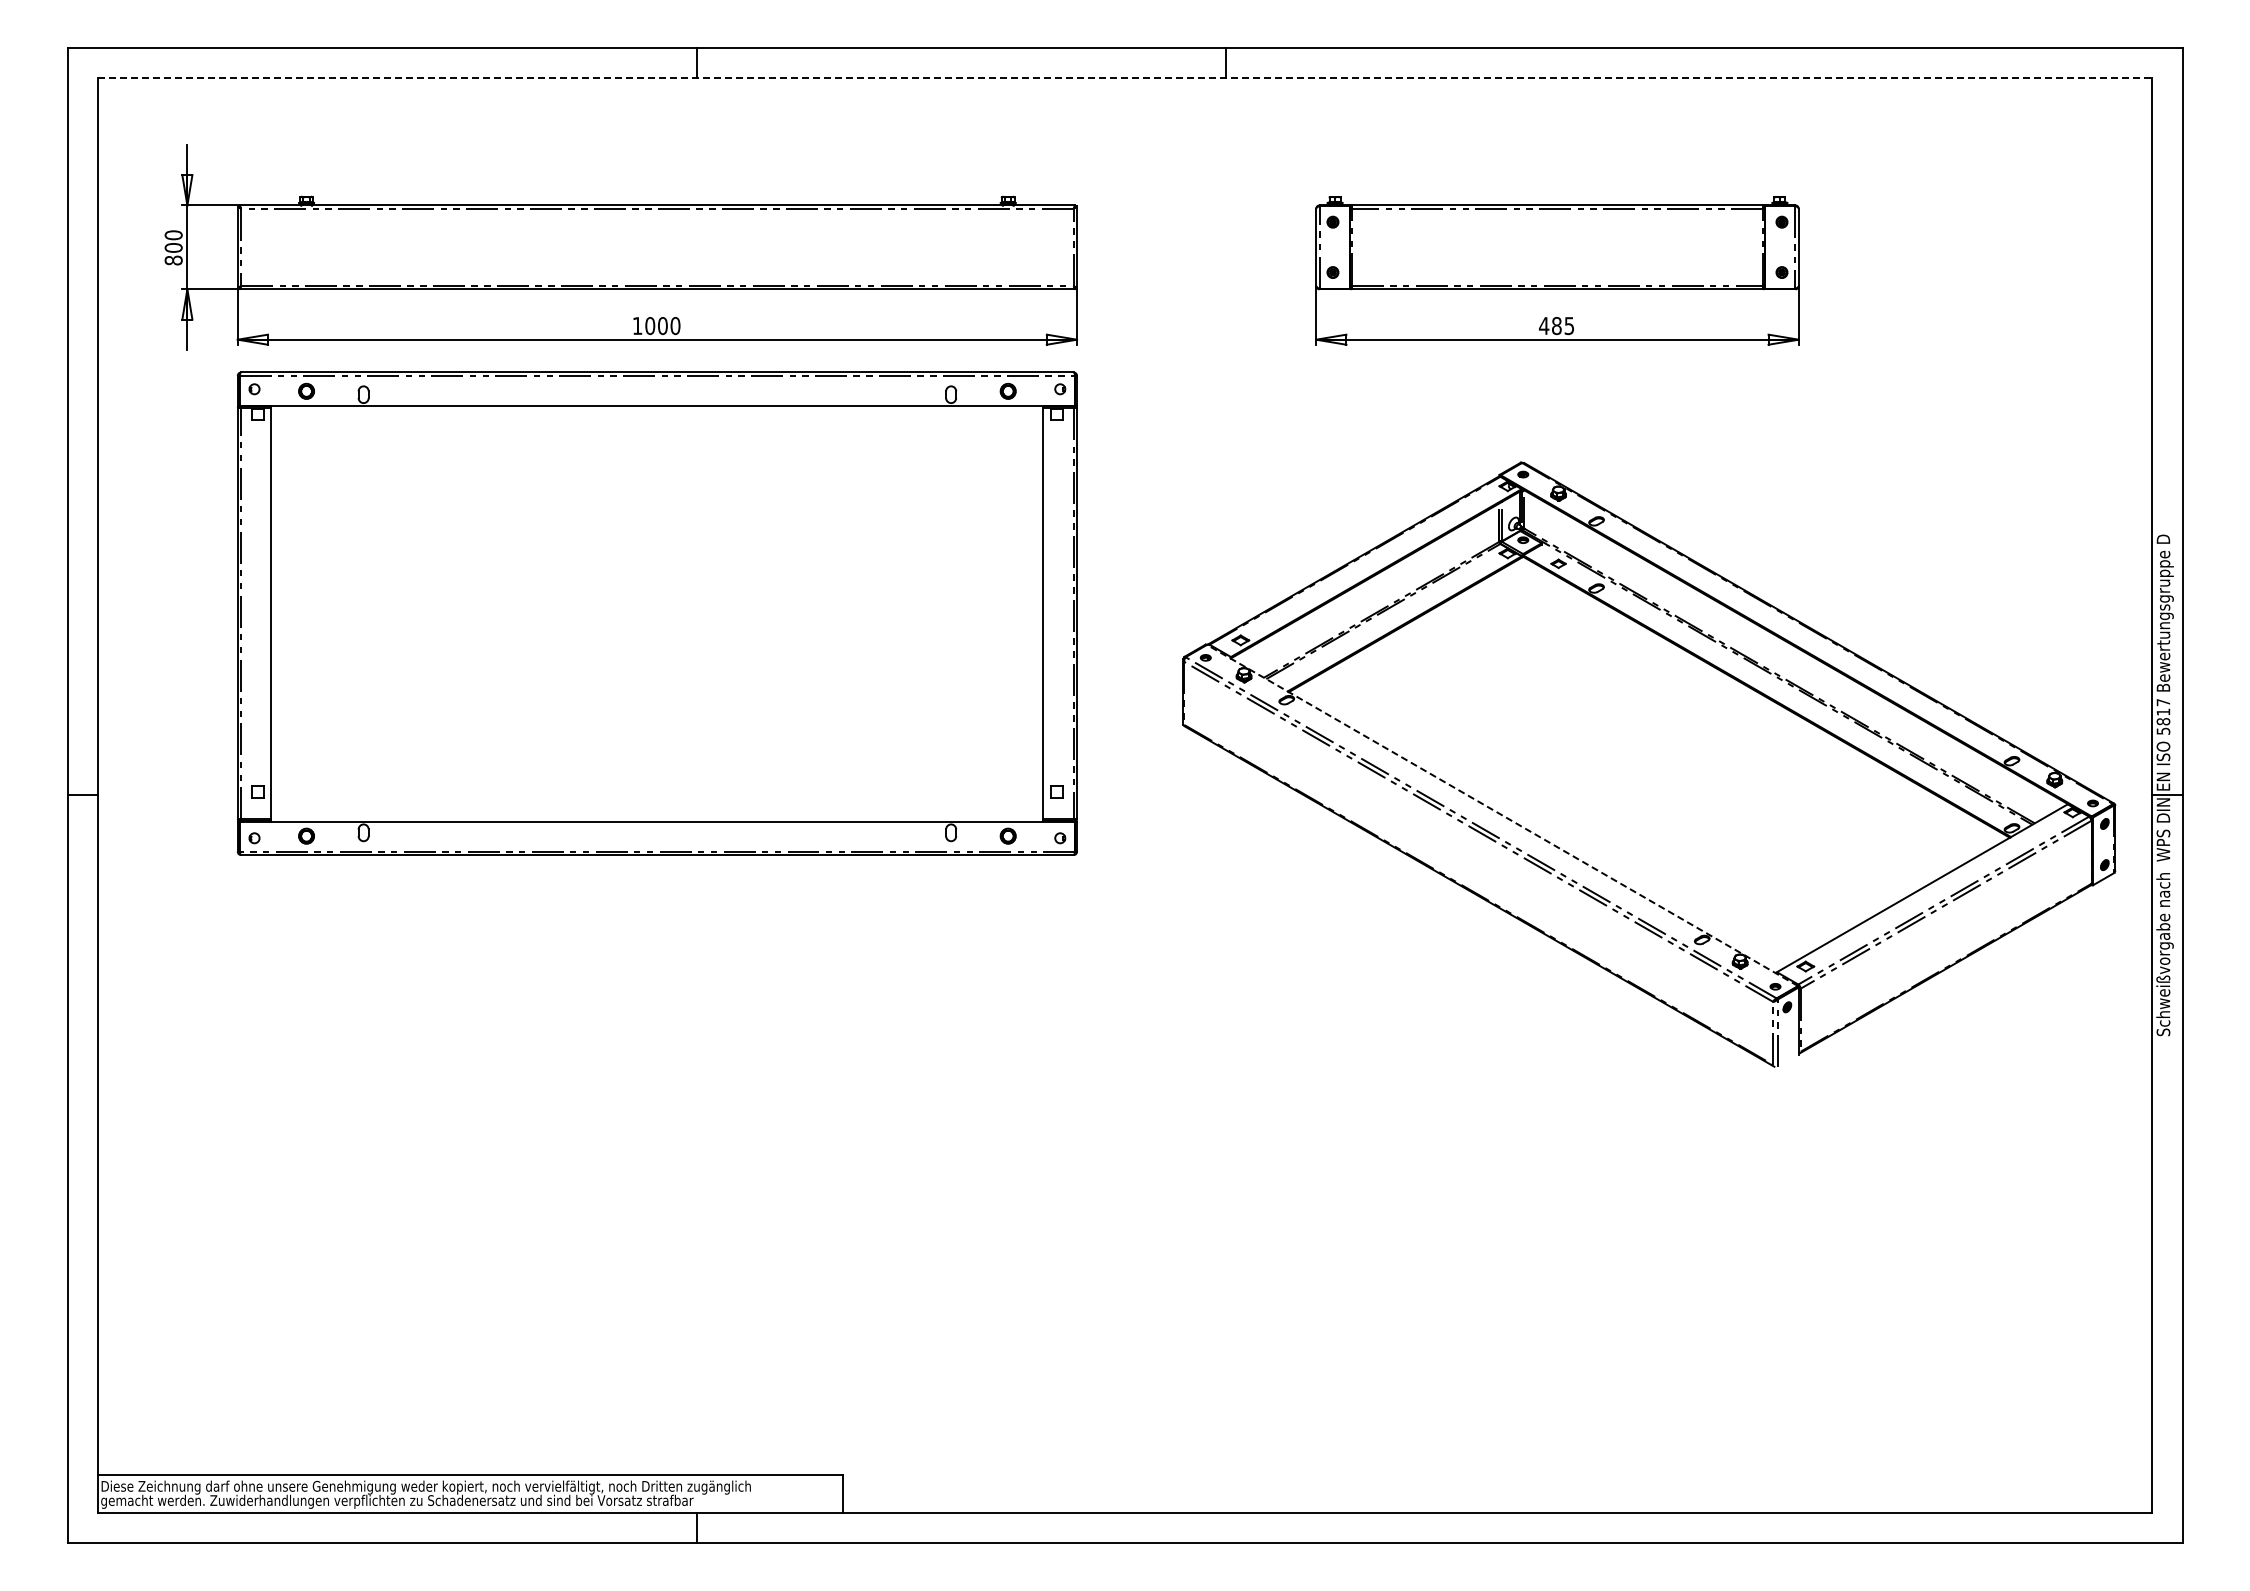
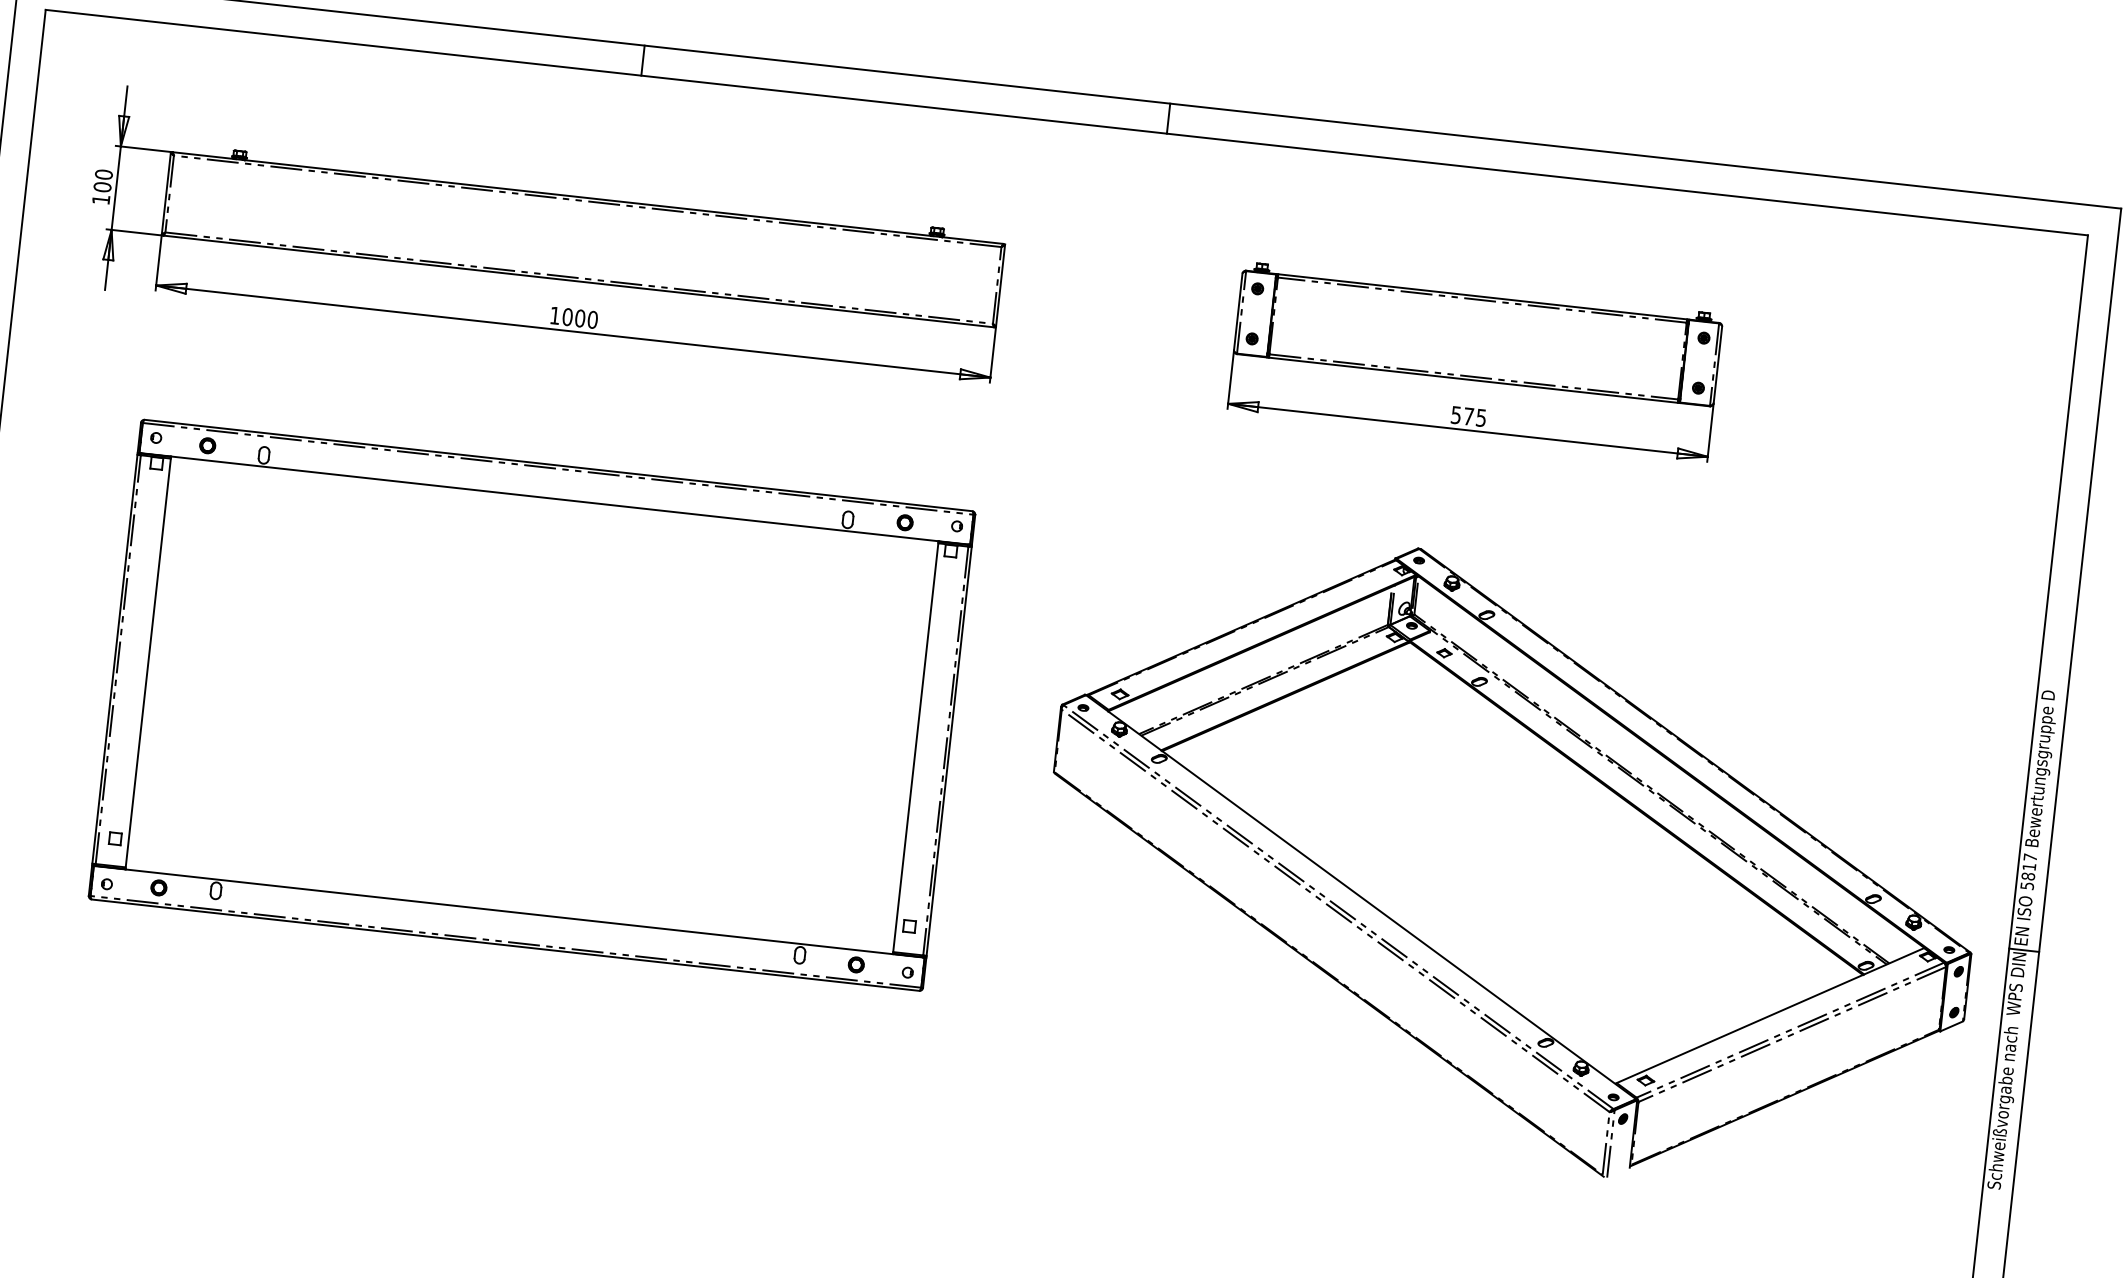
line: (1125, 77) -> (1067, 122), dashed -> solid
text: (173, 260) -> (101, 199), 800 -> 100
text: (1550, 326) -> (1462, 416), 485 -> 575
part: (656, 613) -> (531, 704), moved
line: (1502, 815) -> (1361, 897), dashed -> solid

